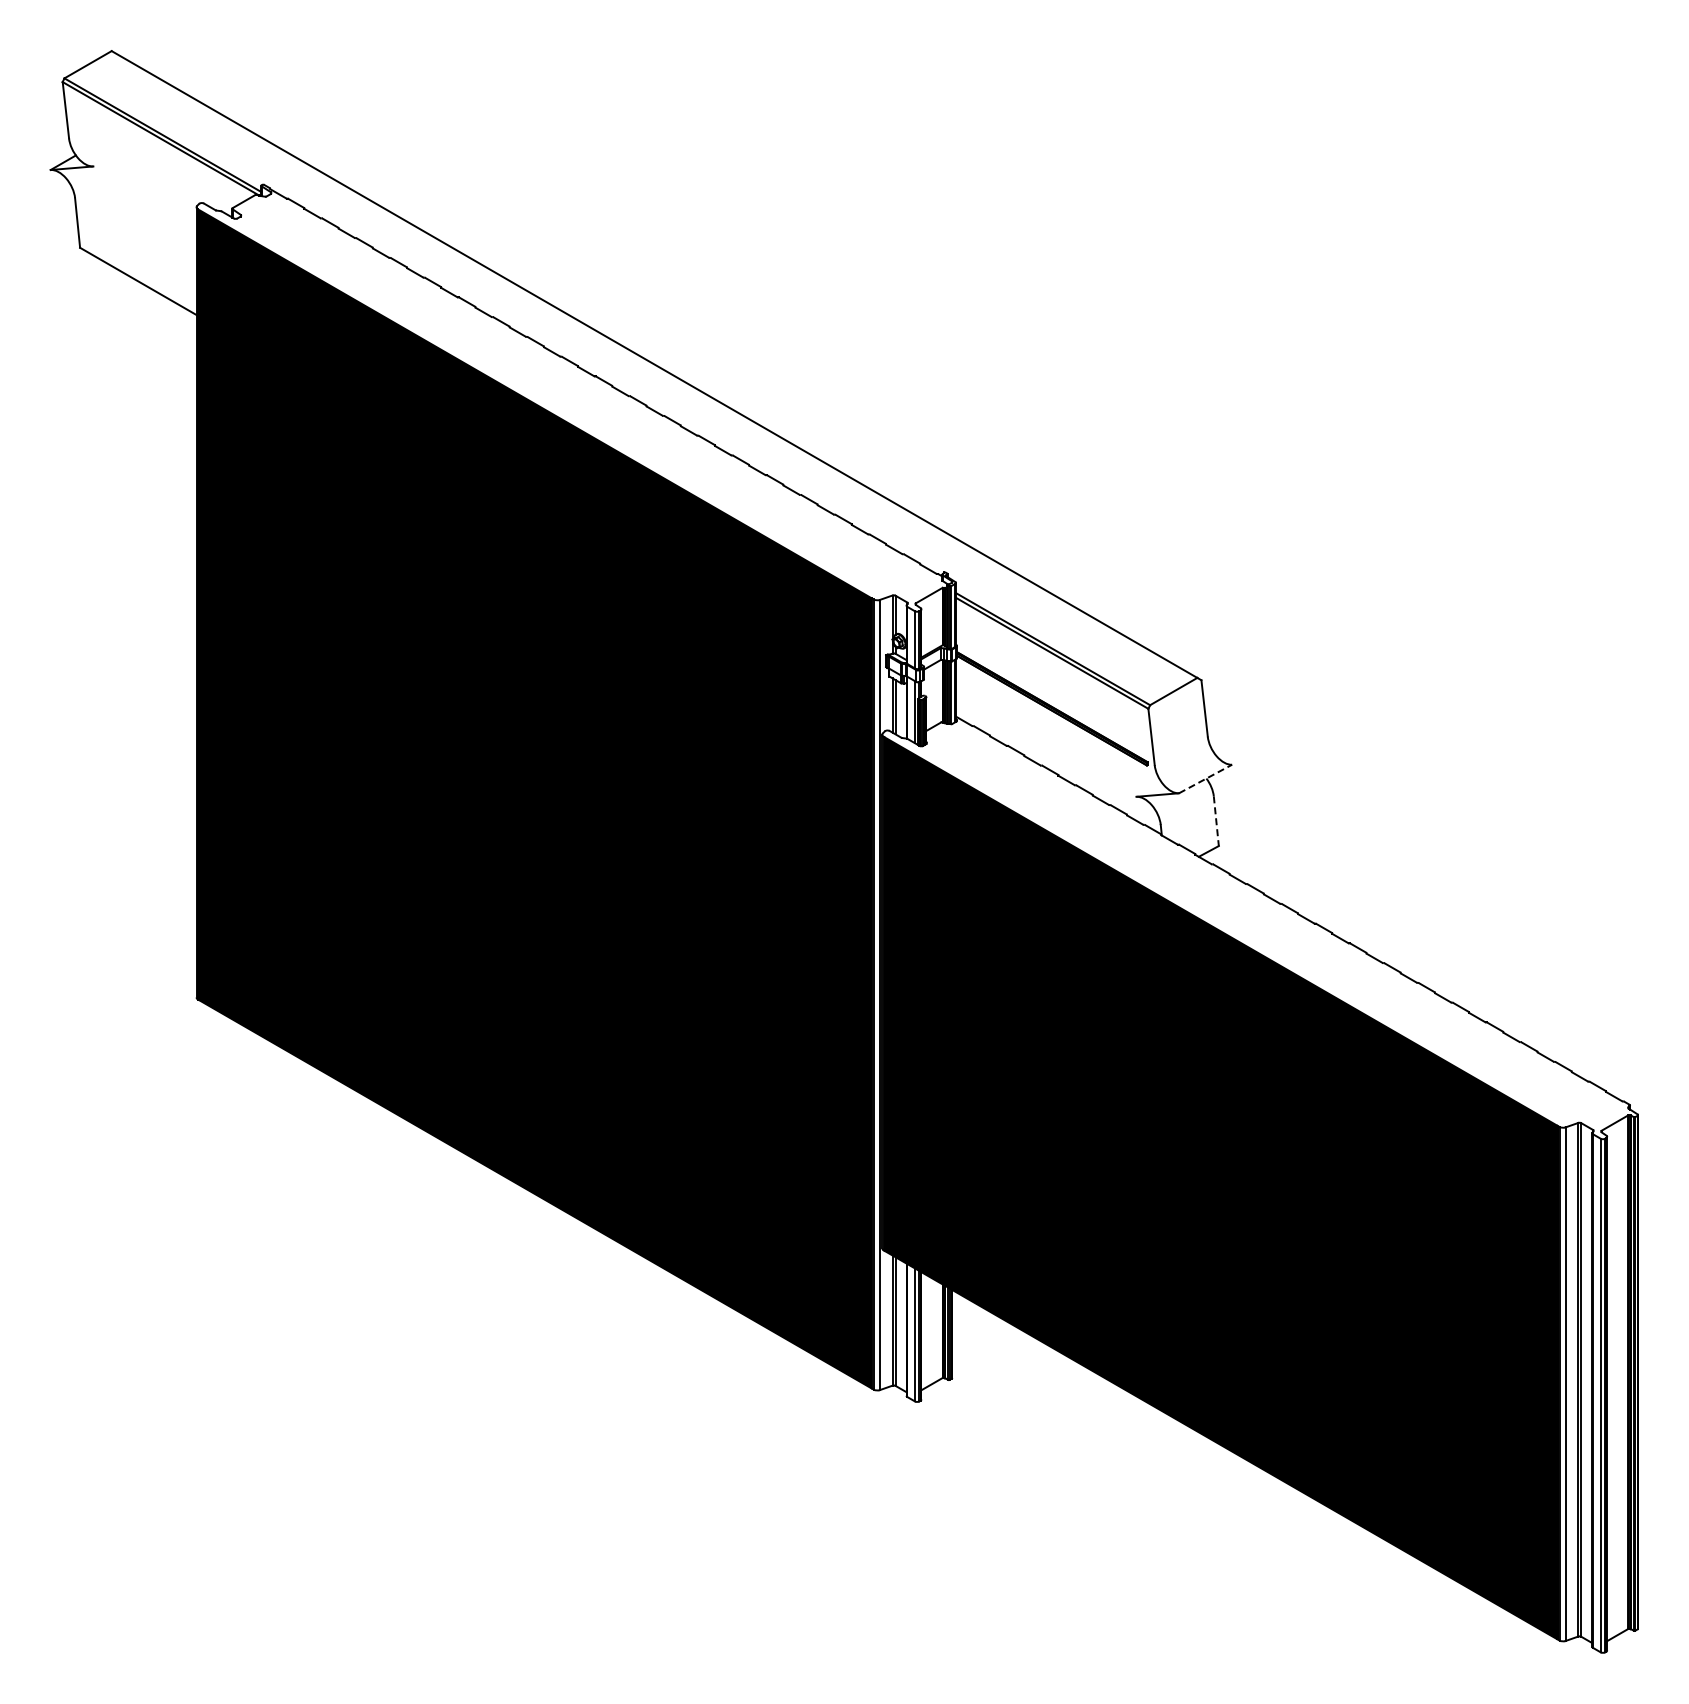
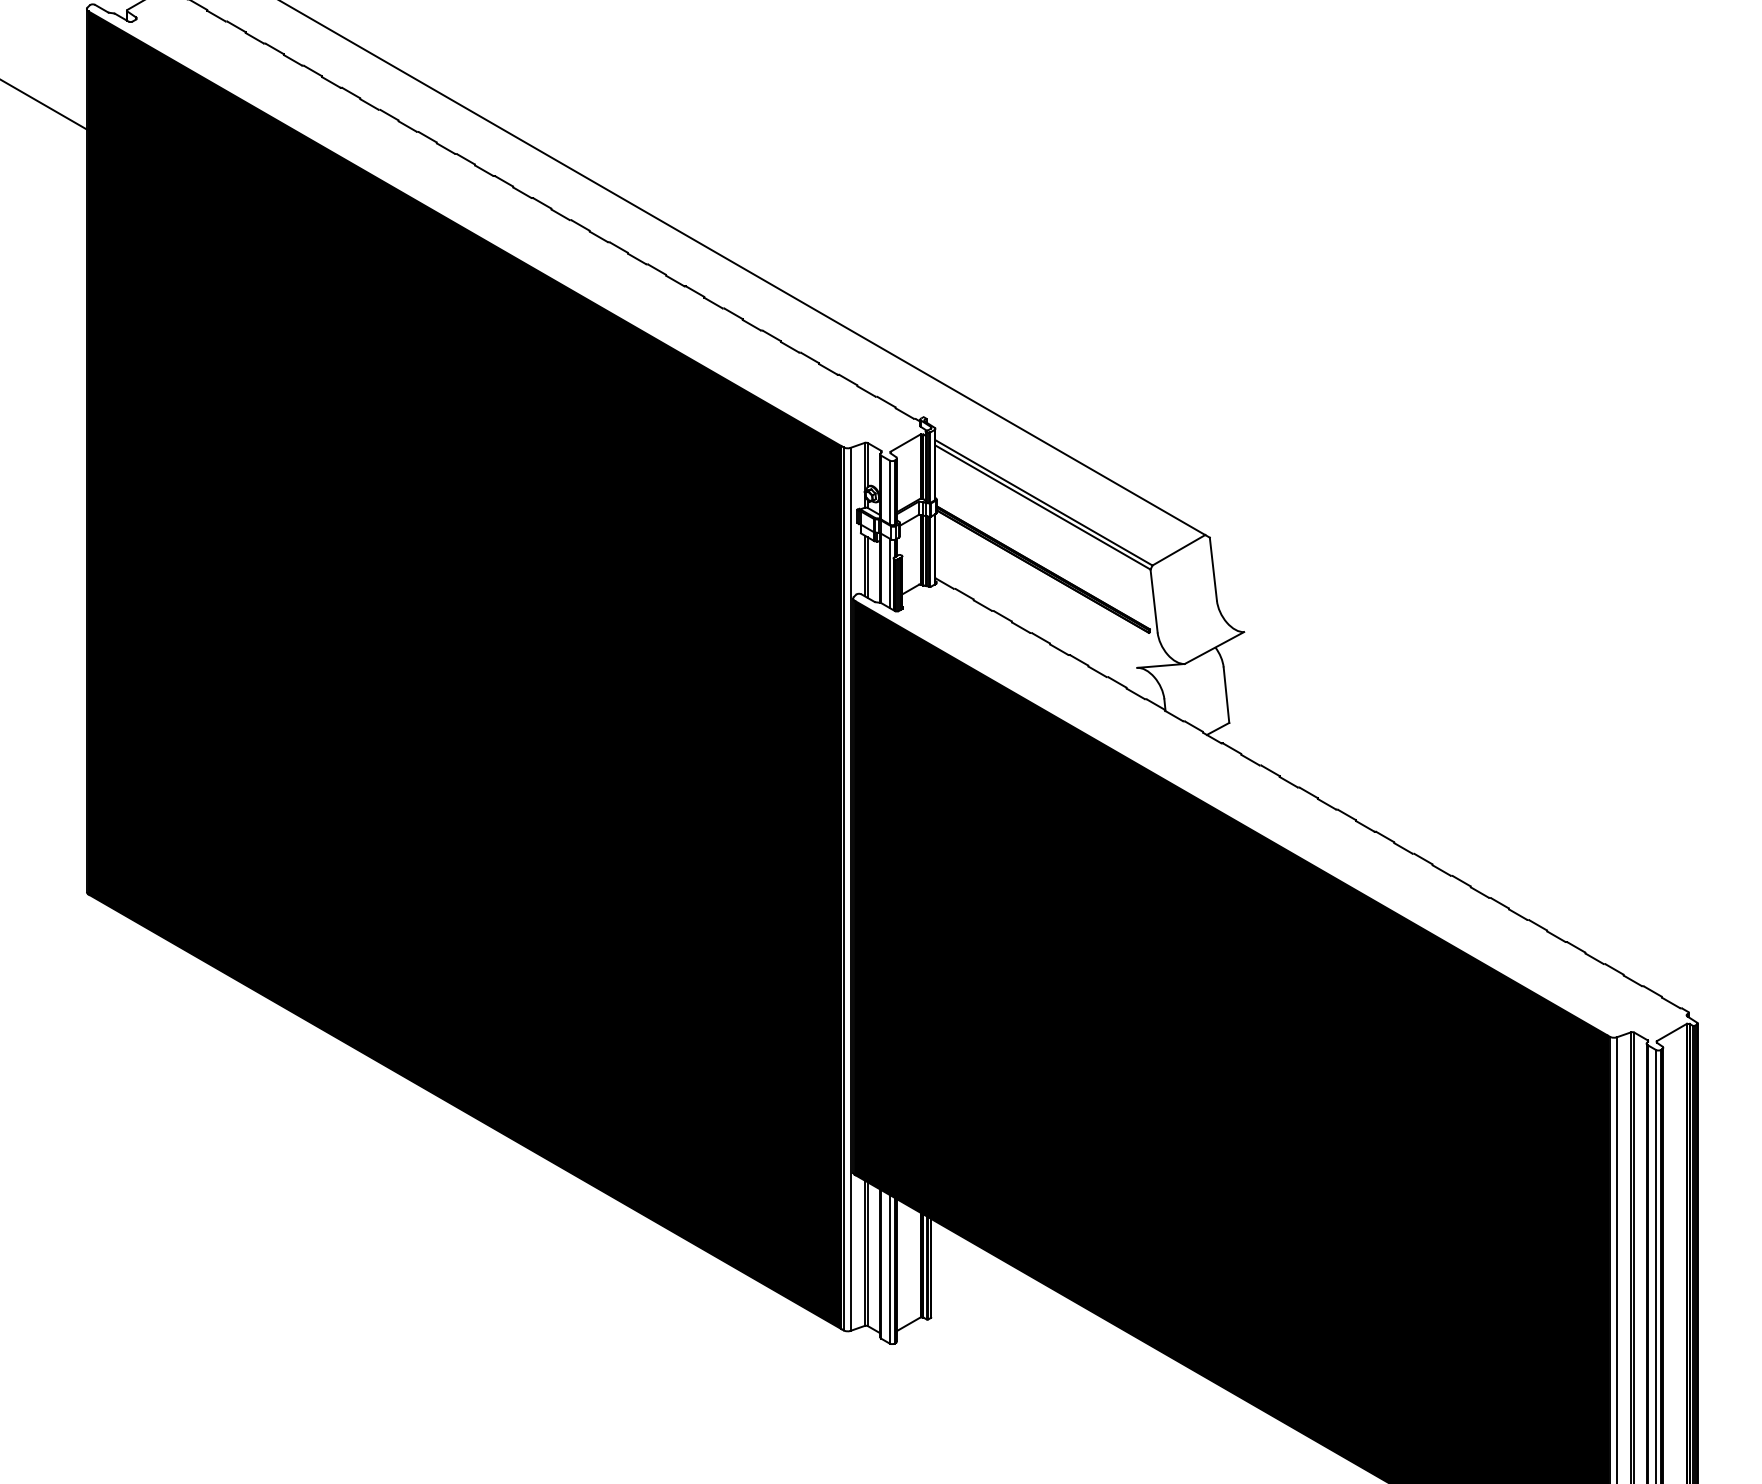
line: (1206, 778) -> (1215, 647), dashed -> solid
line: (1216, 821) -> (1226, 695), dashed -> solid

